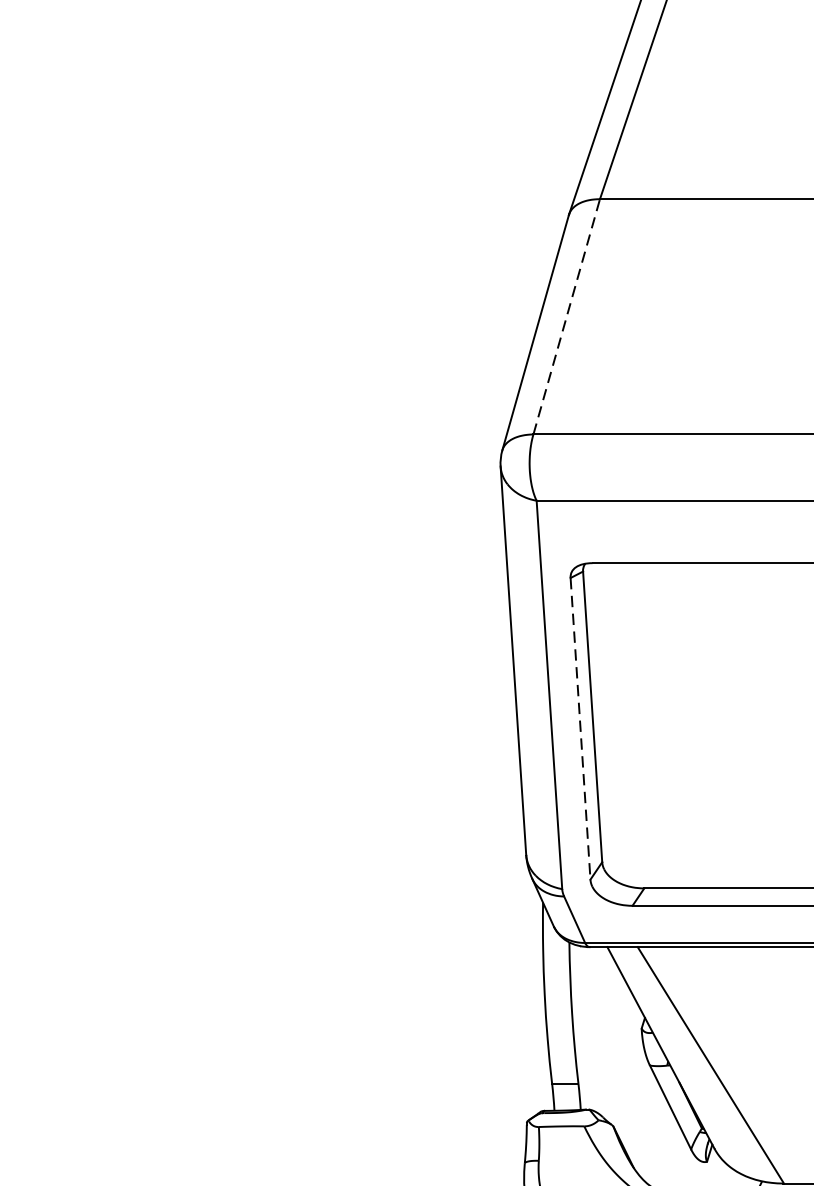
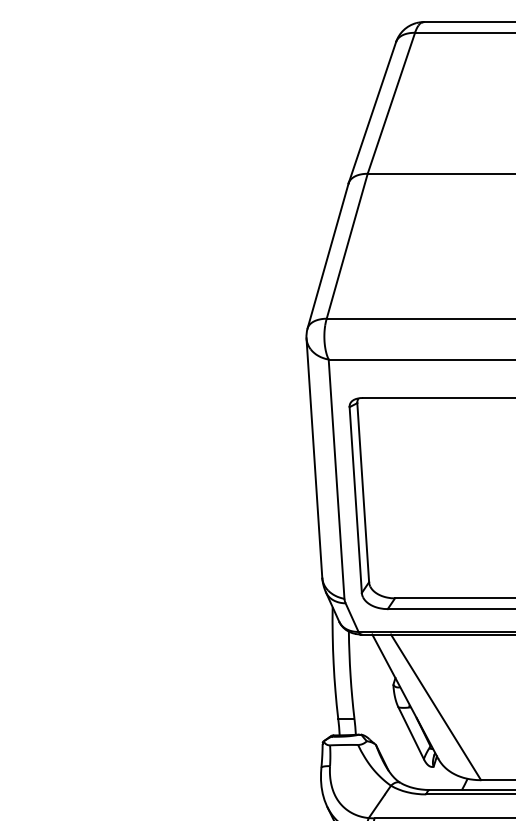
line: (567, 315) -> (347, 245), dashed -> solid
line: (580, 729) -> (355, 500), dashed -> solid

